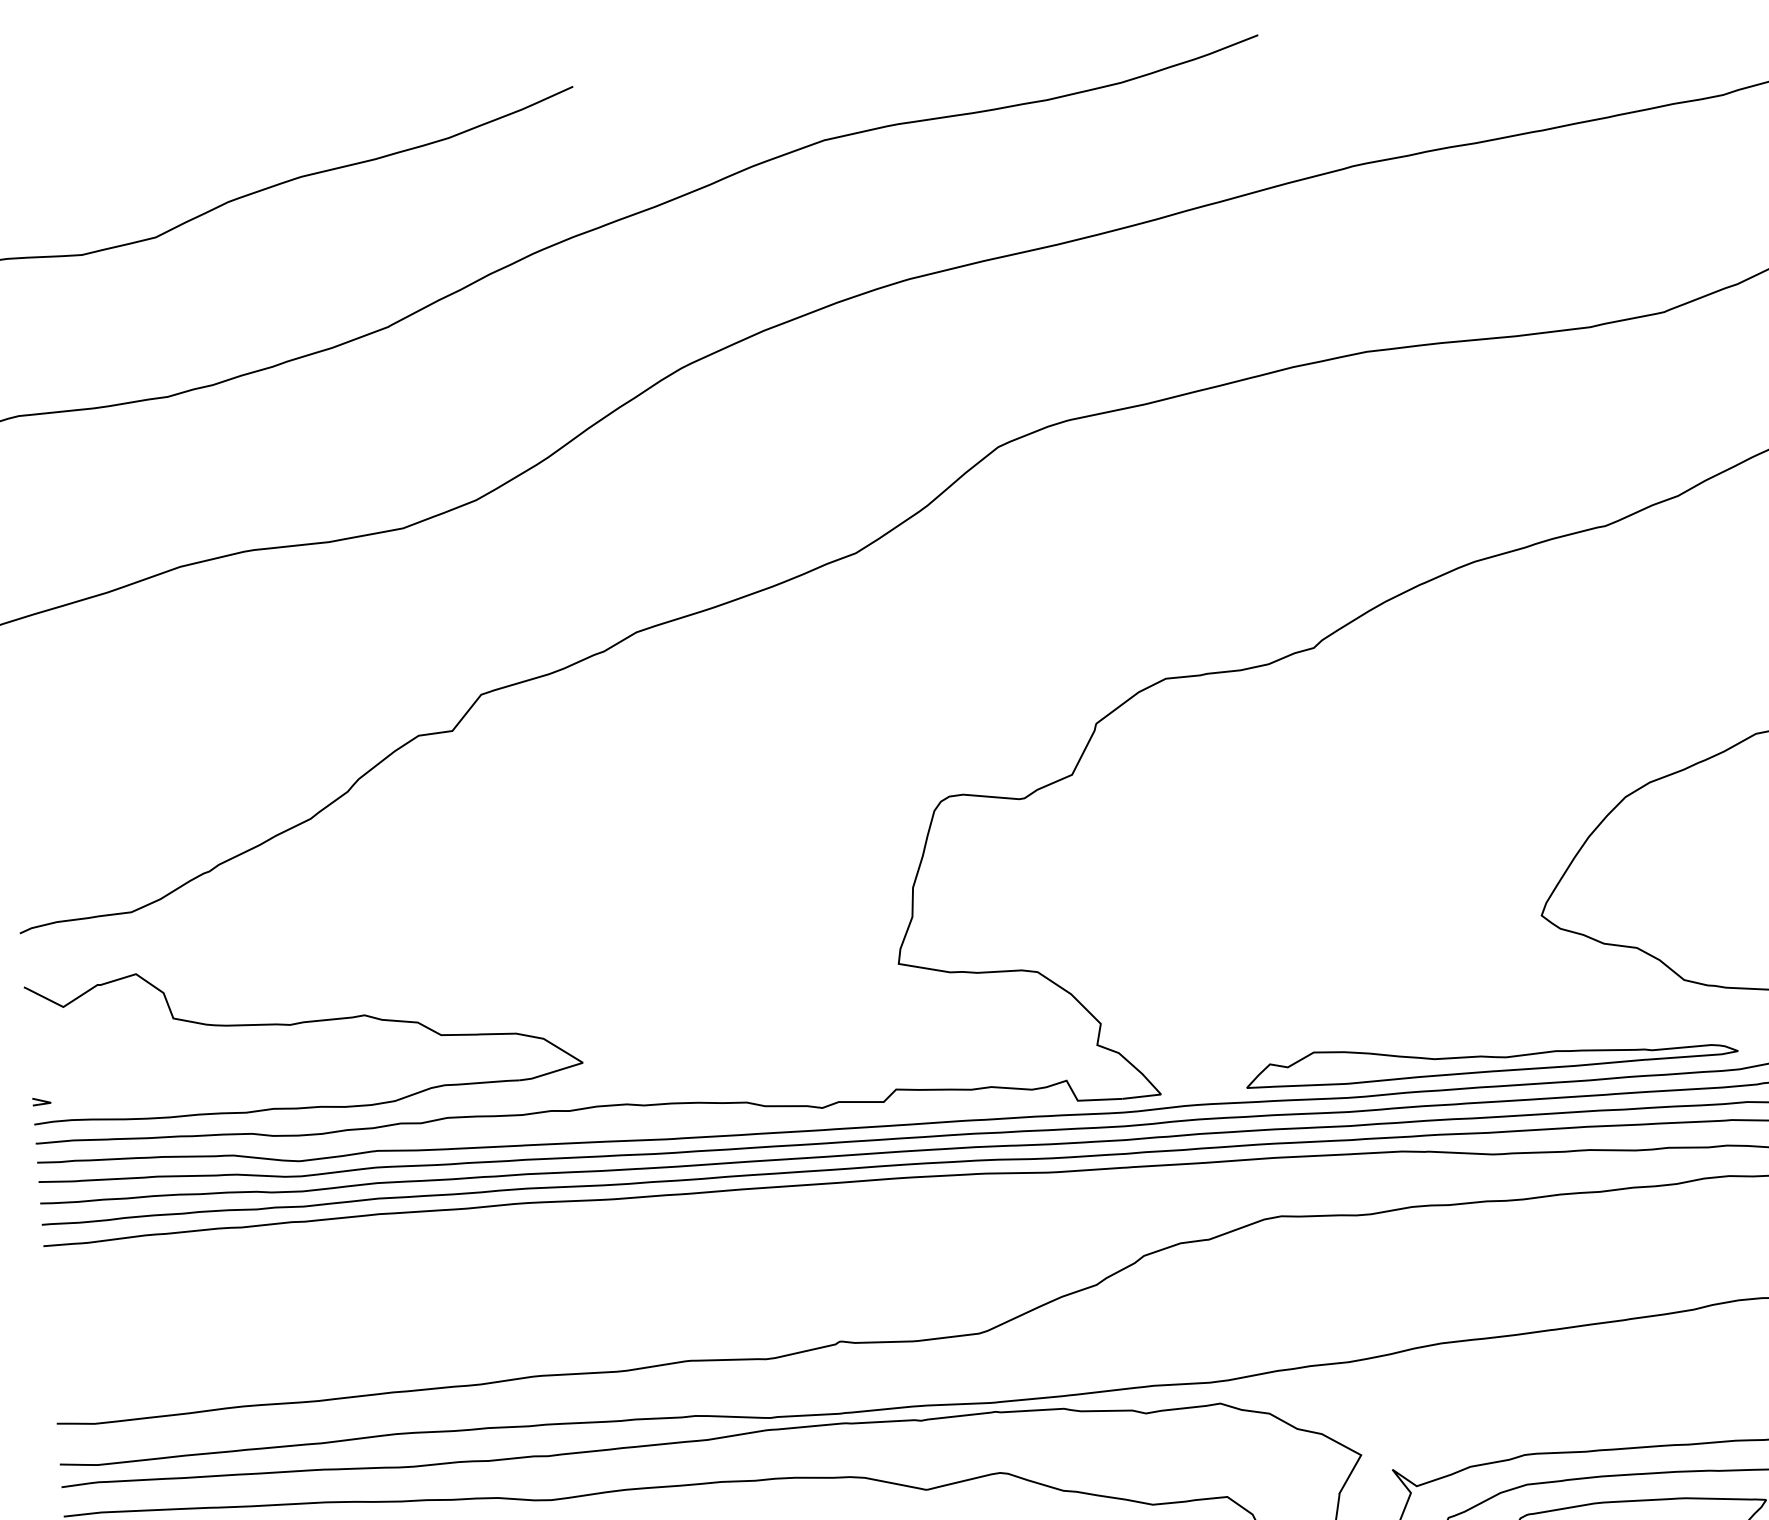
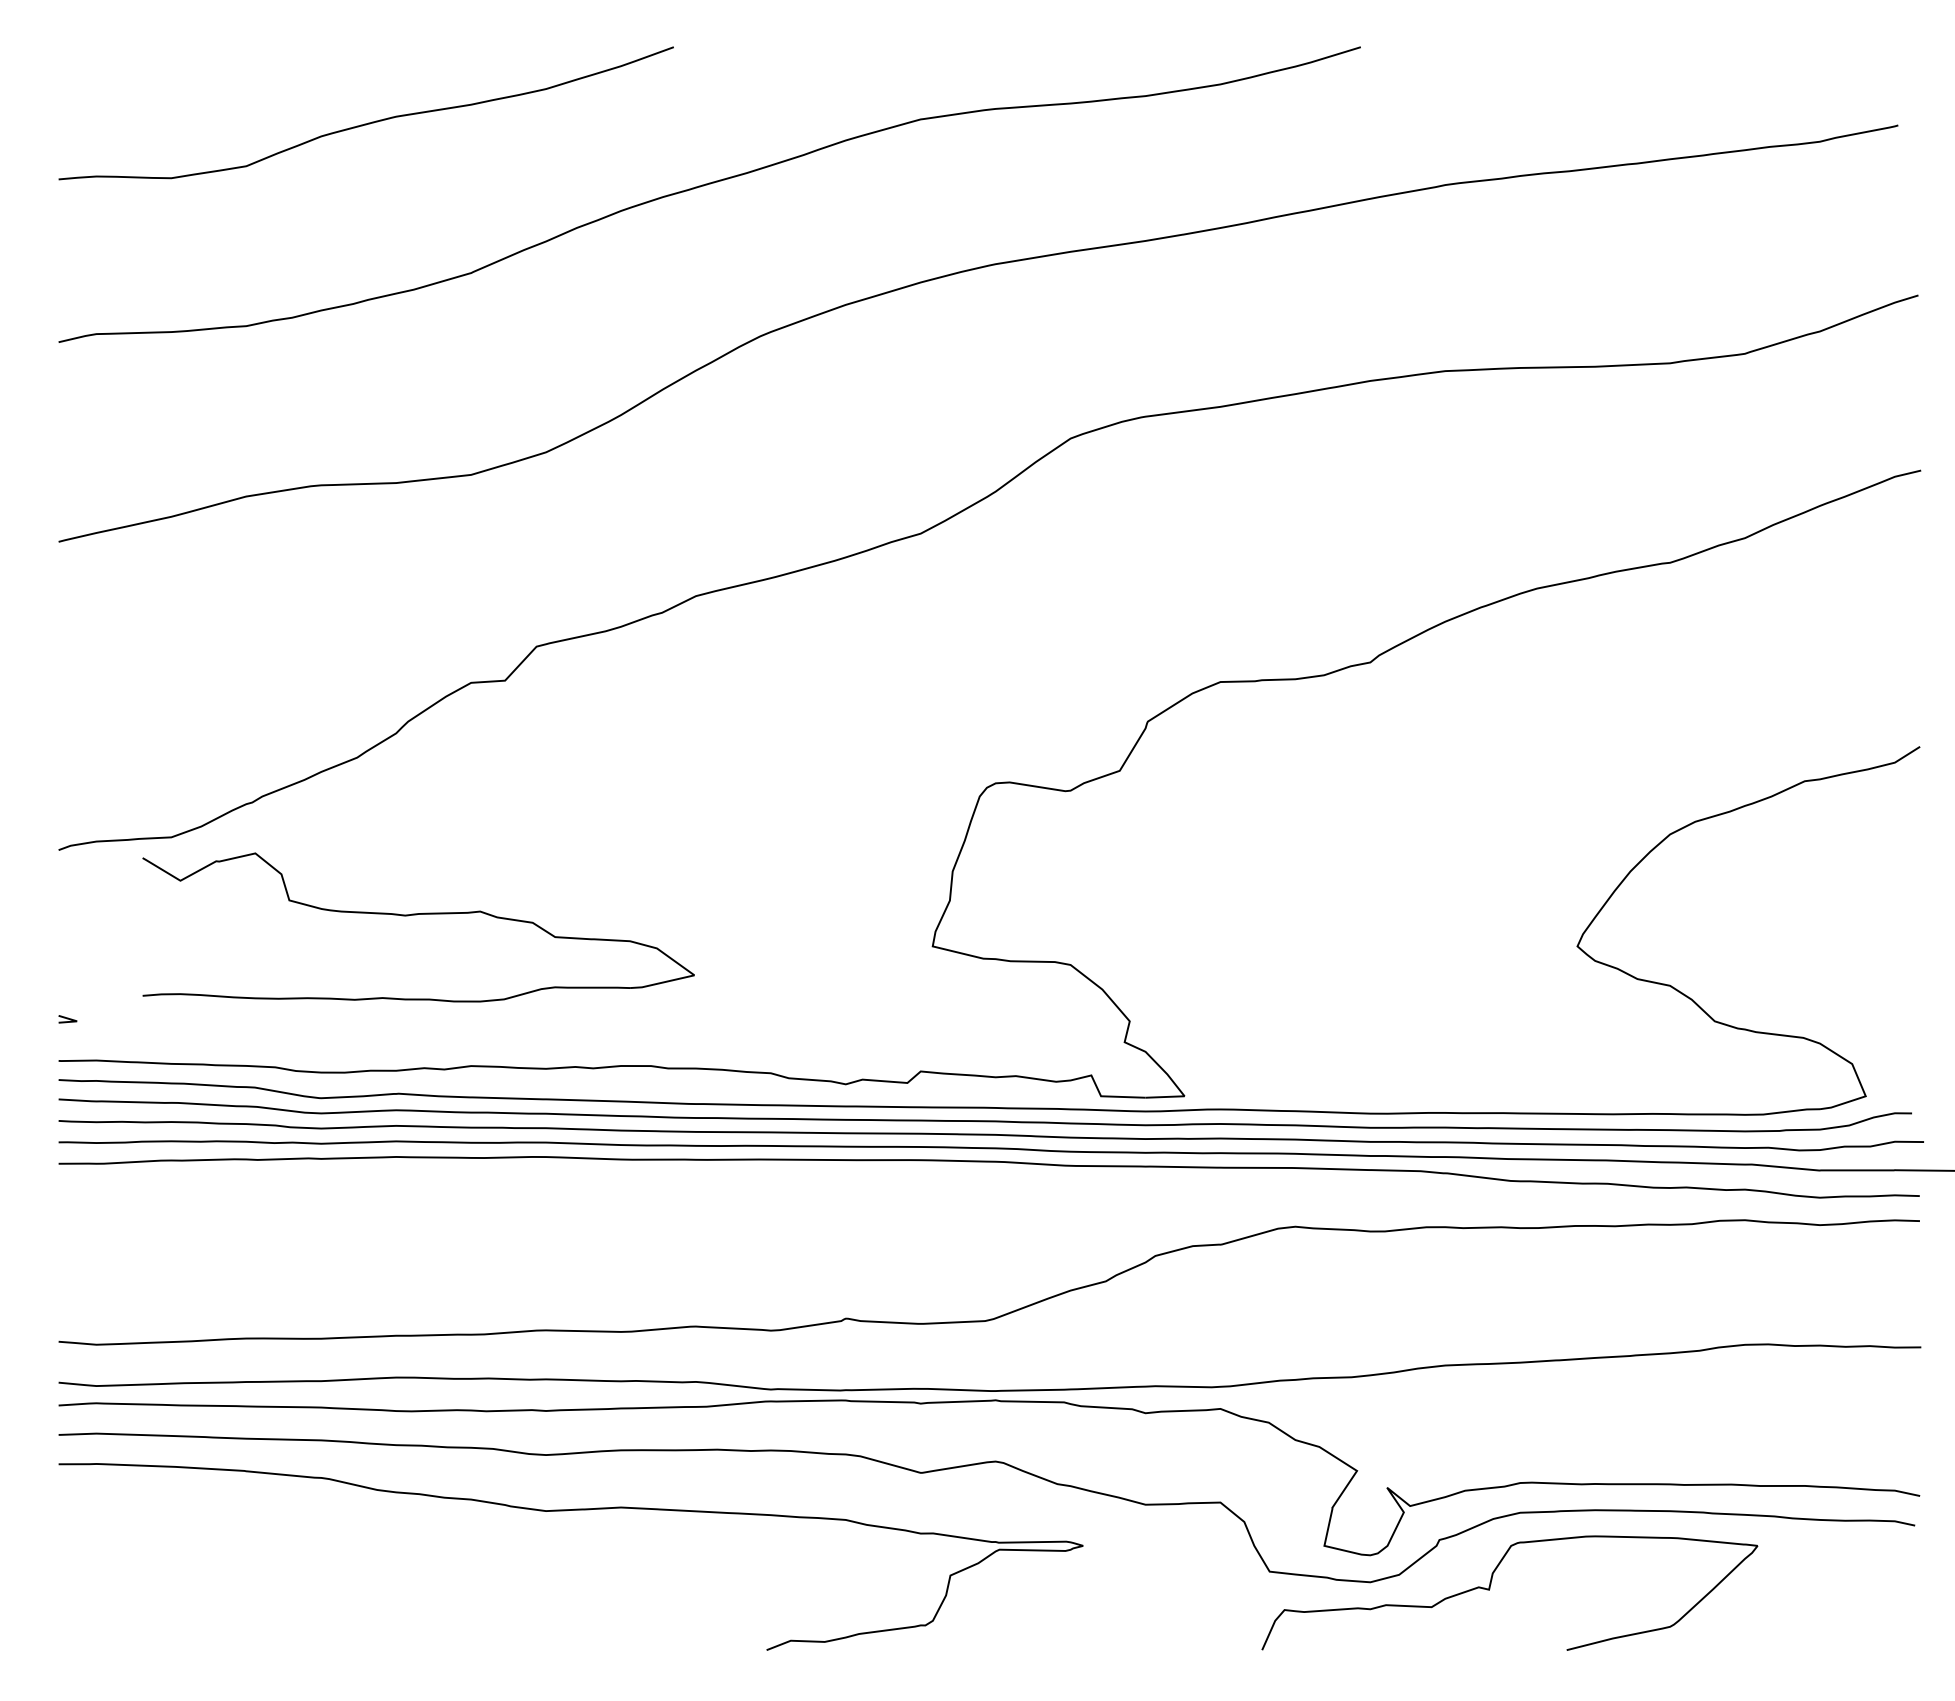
part: (301, 1023) -> (416, 915), moved
part: (1491, 1055) -> (1516, 1082), removed

